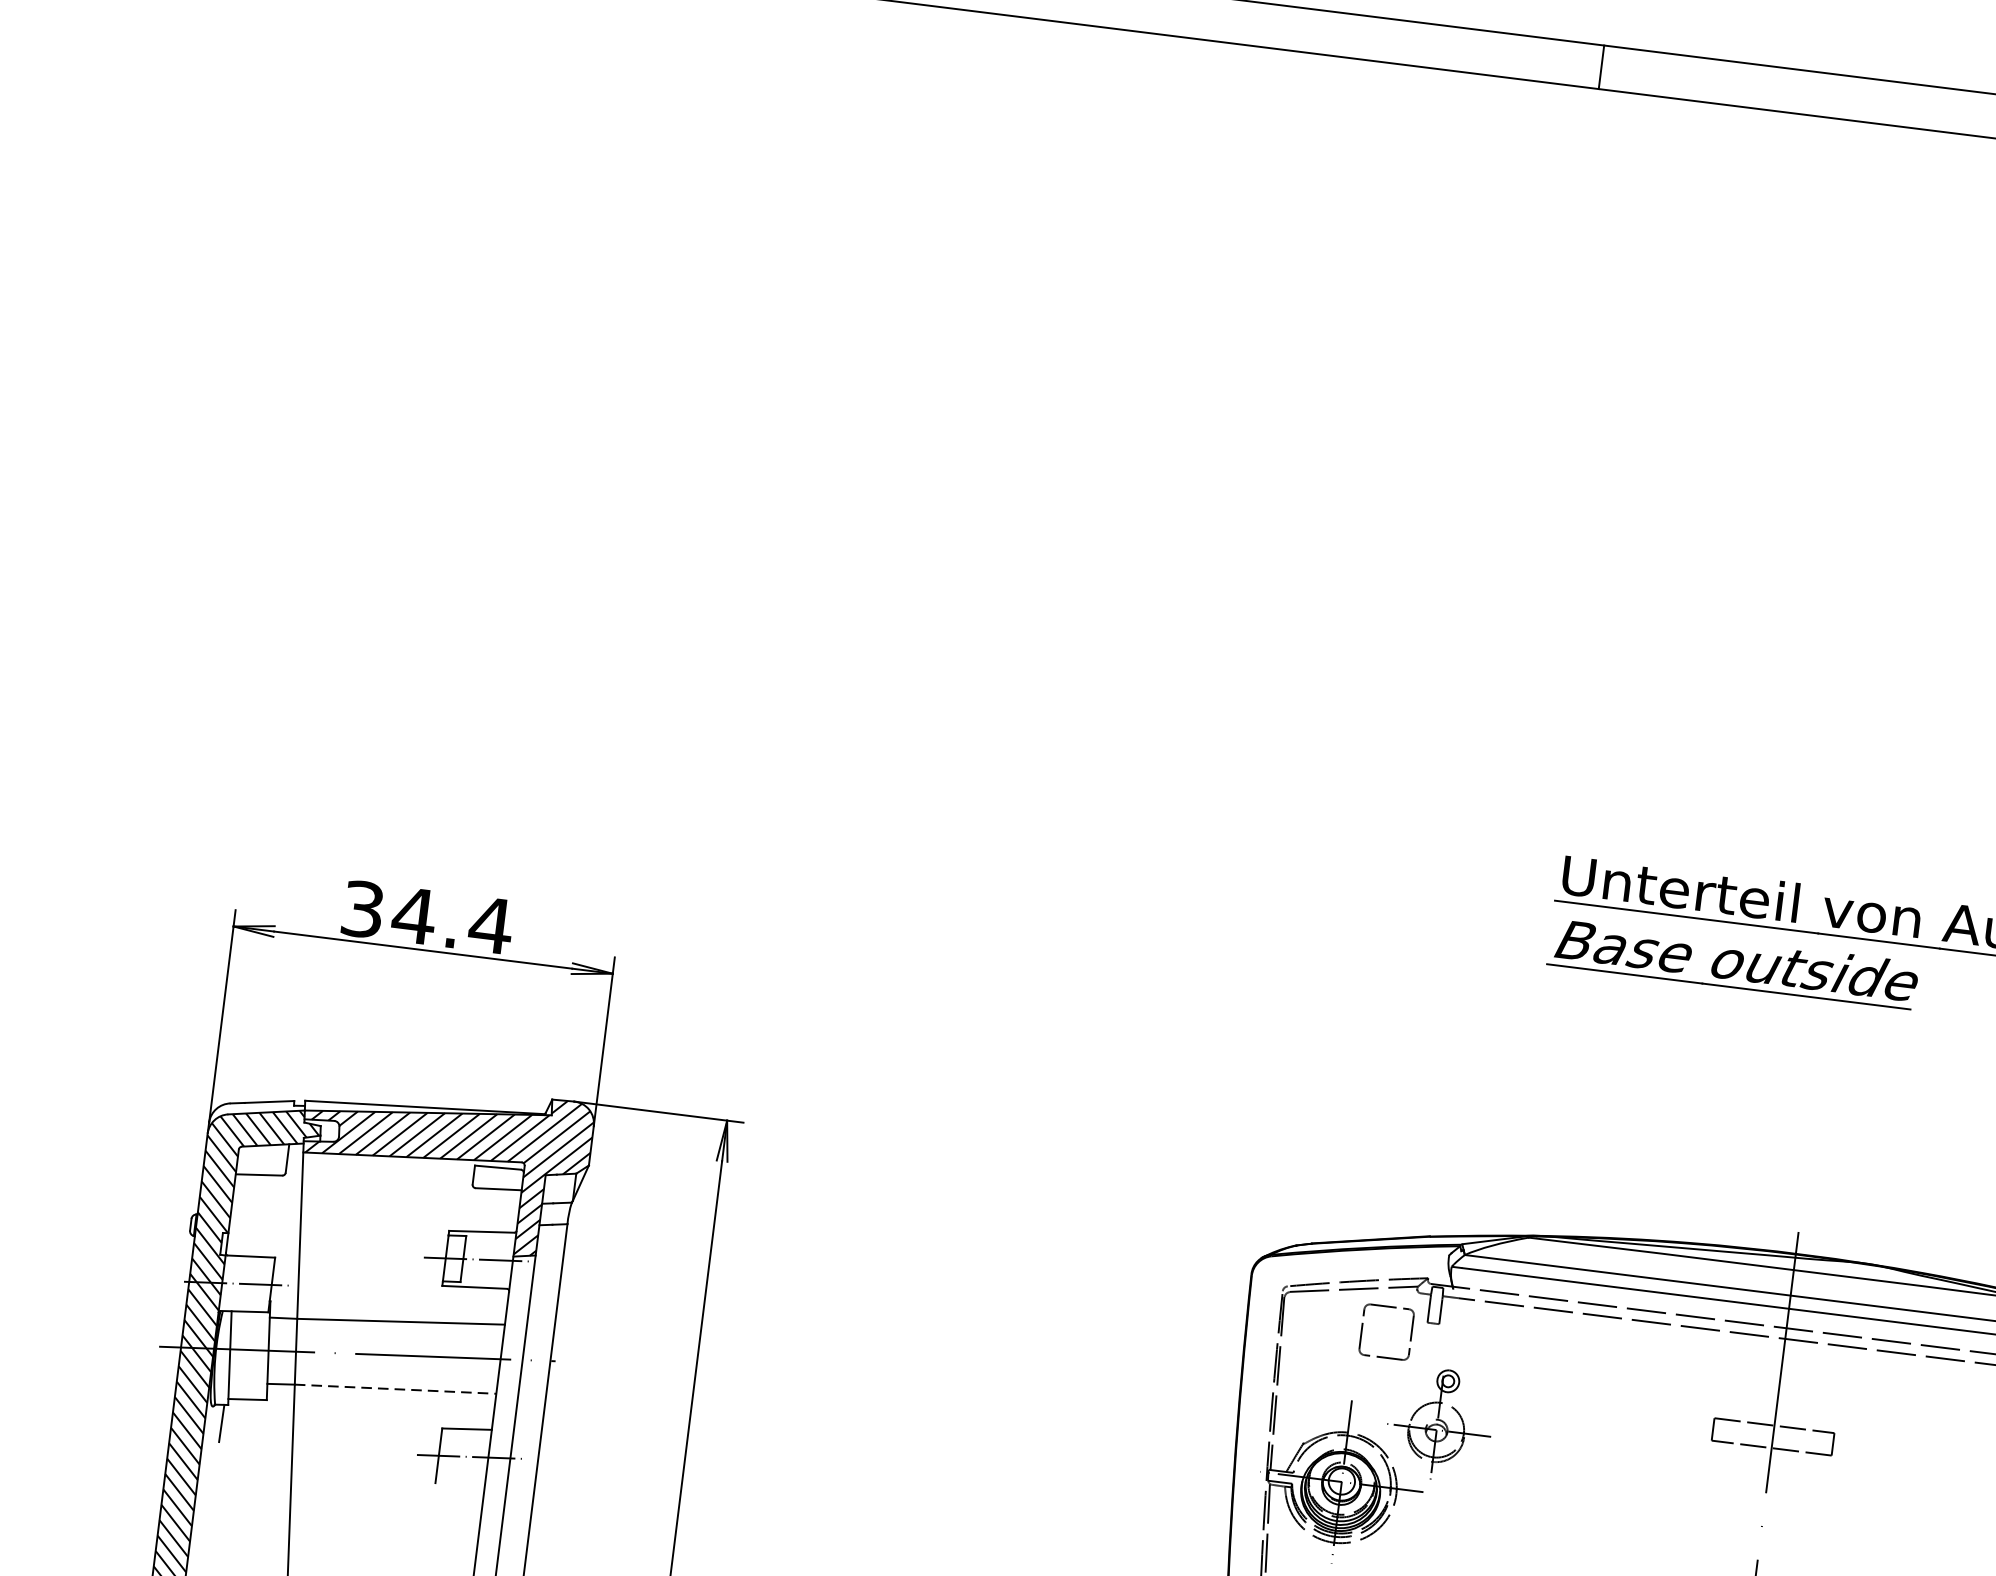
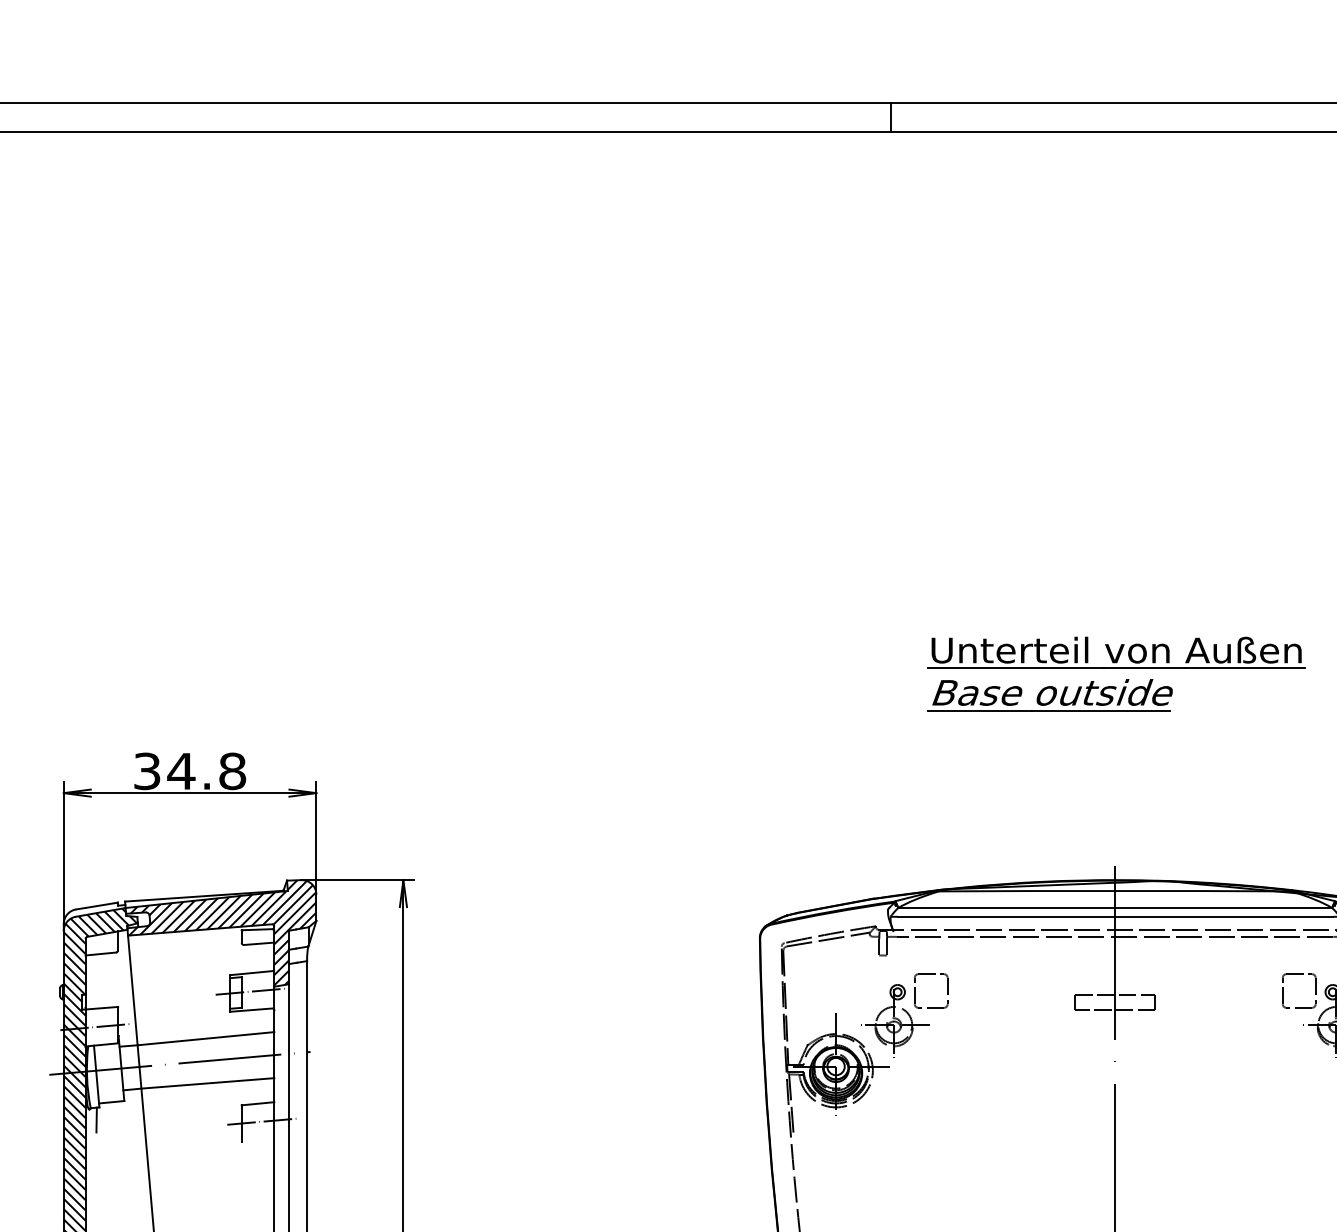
text: (490, 925) -> (232, 771), 34.4 -> 34.8
part: (1390, 1307) -> (931, 974), moved
line: (394, 1389) -> (207, 1083), dashed -> solid

